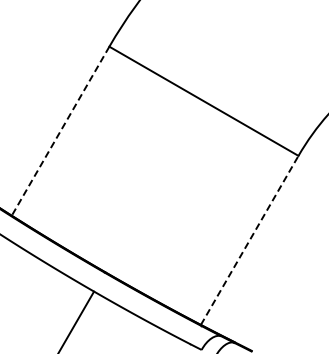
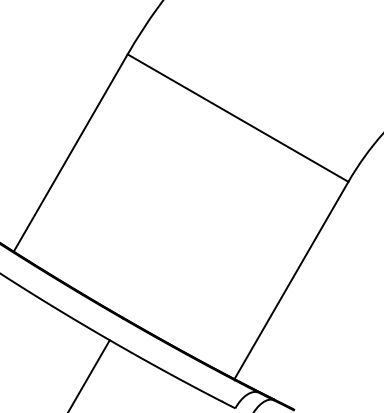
line: (60, 131) -> (70, 153), dashed -> solid
line: (249, 240) -> (291, 280), dashed -> solid

